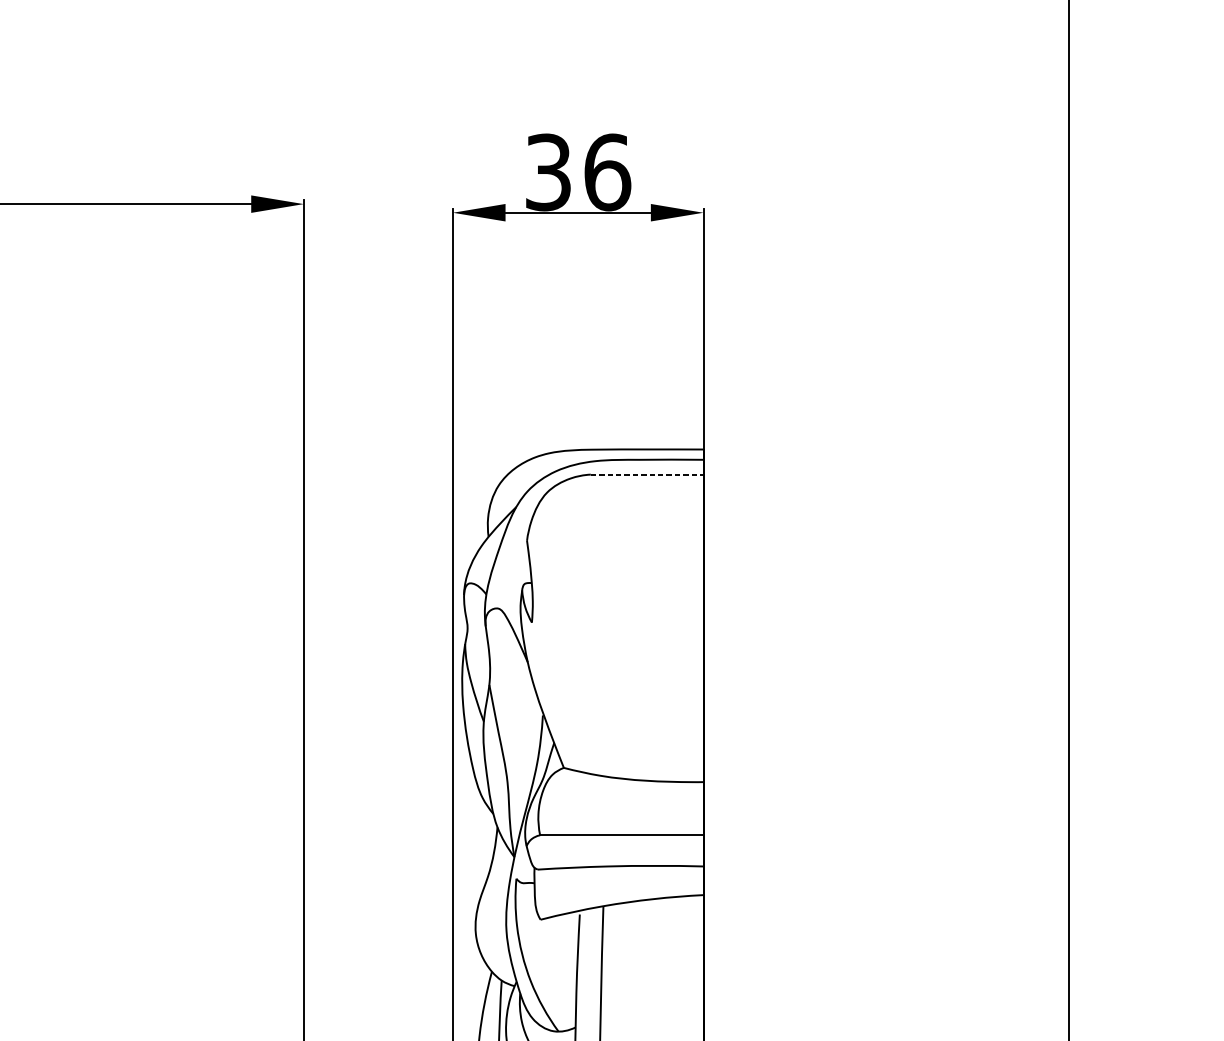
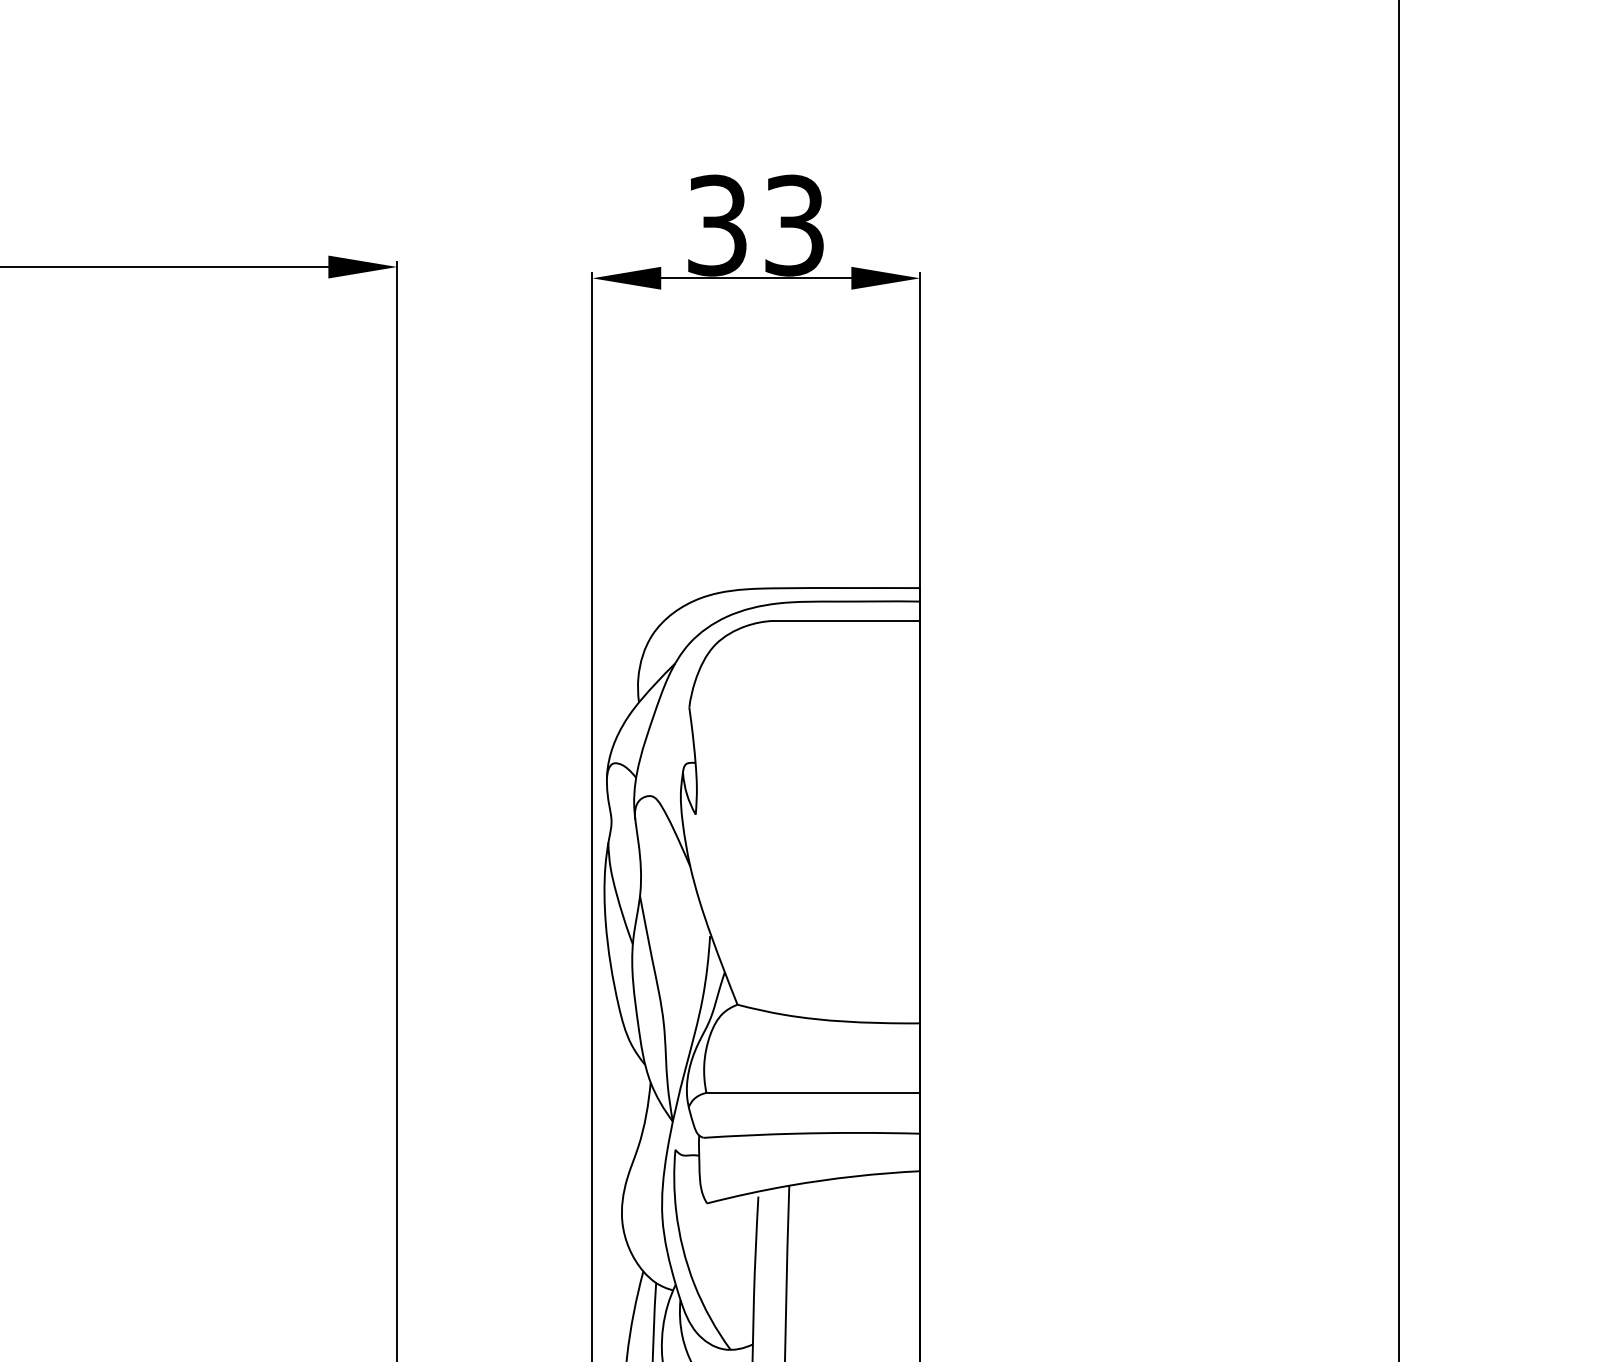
text: (607, 172) -> (794, 225), 36 -> 33
line: (647, 474) -> (846, 620), dashed -> solid

